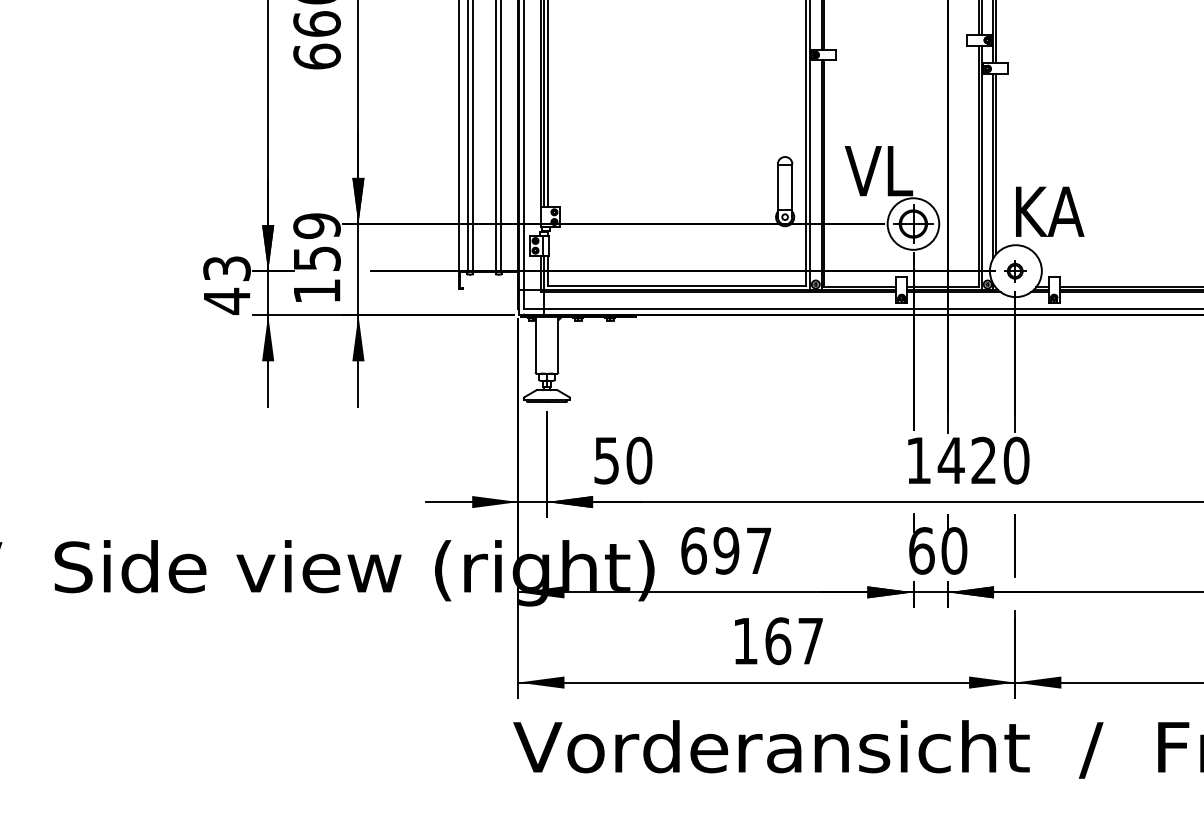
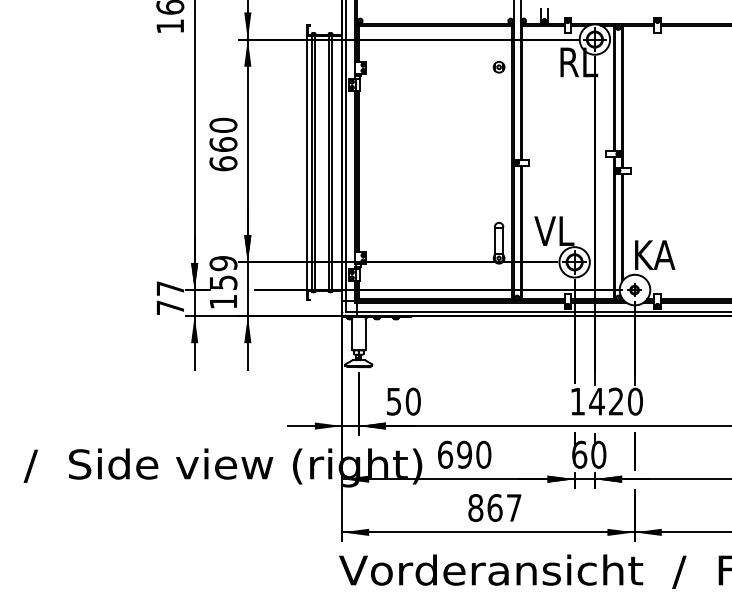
text: (227, 285) -> (170, 298), 43 -> 77
text: (758, 550) -> (483, 454), 697 -> 690
text: (745, 640) -> (475, 507), 167 -> 867

